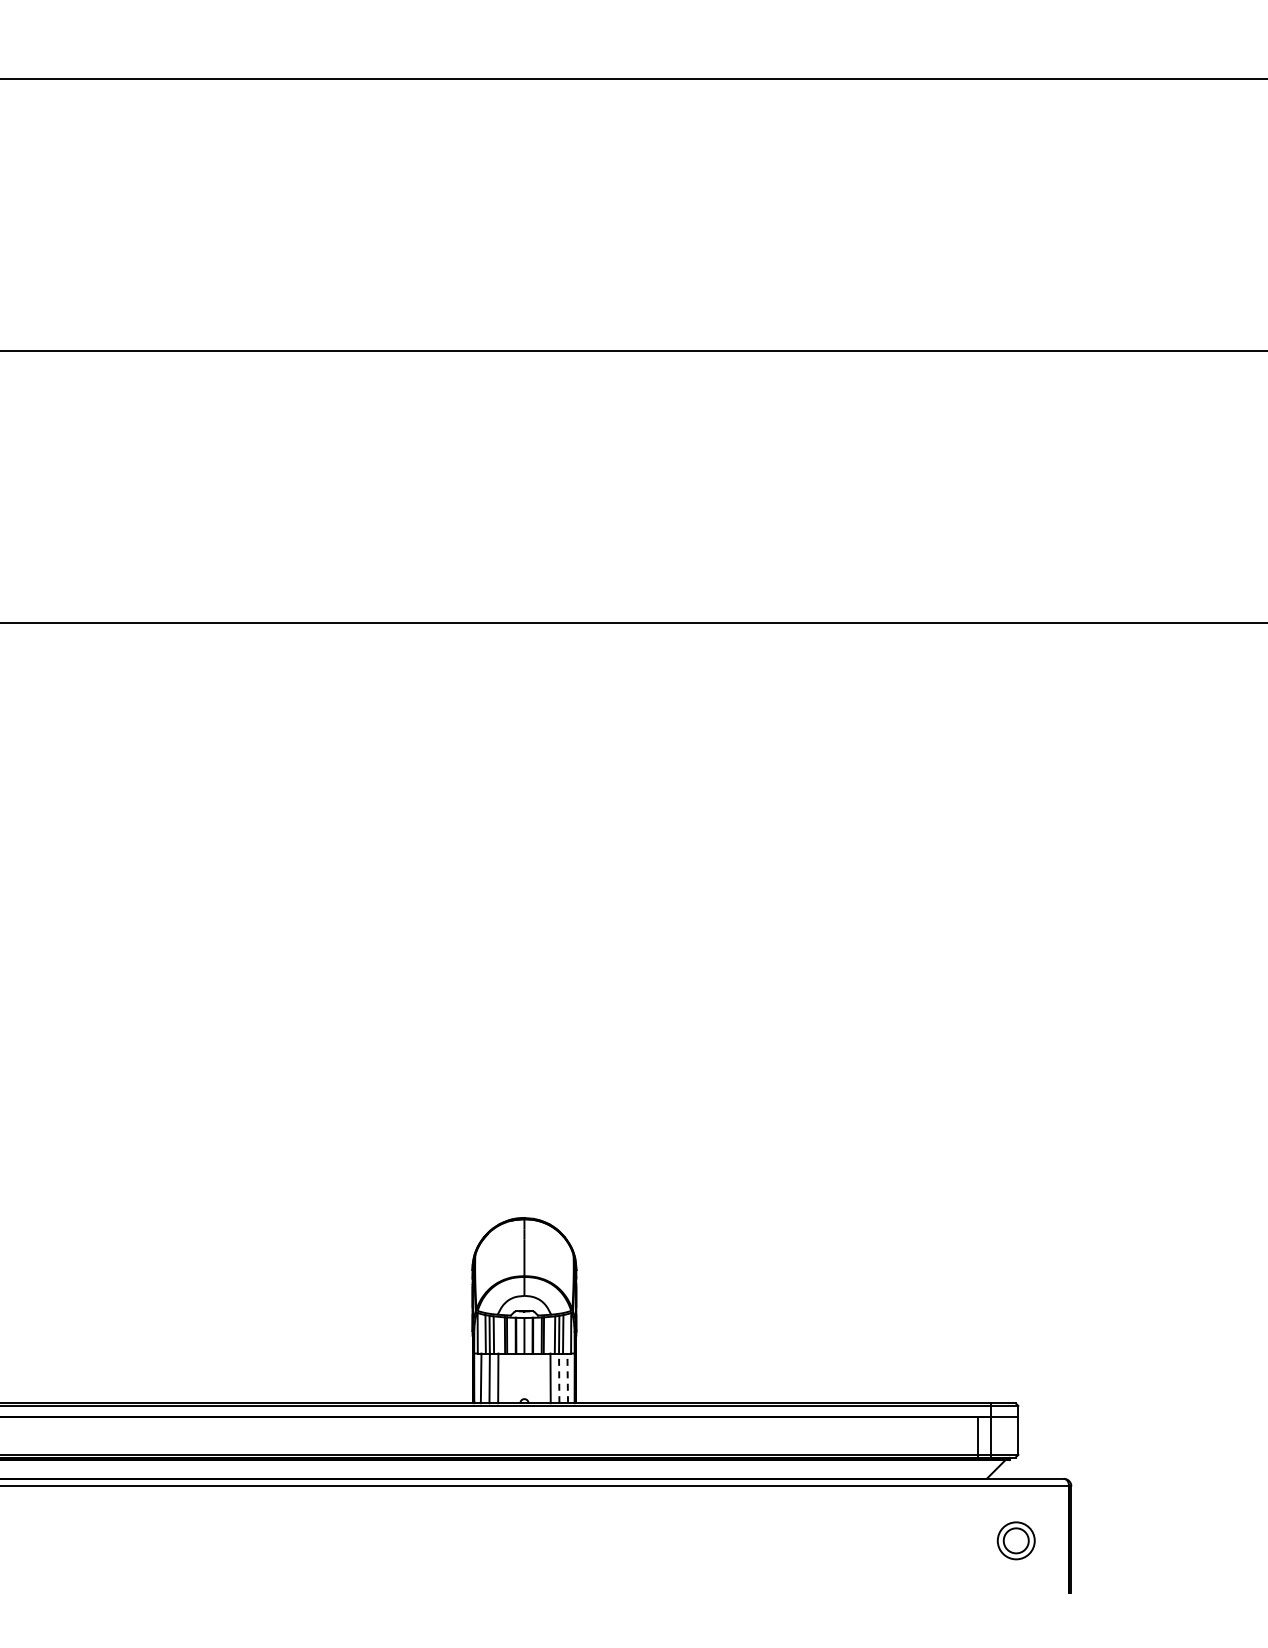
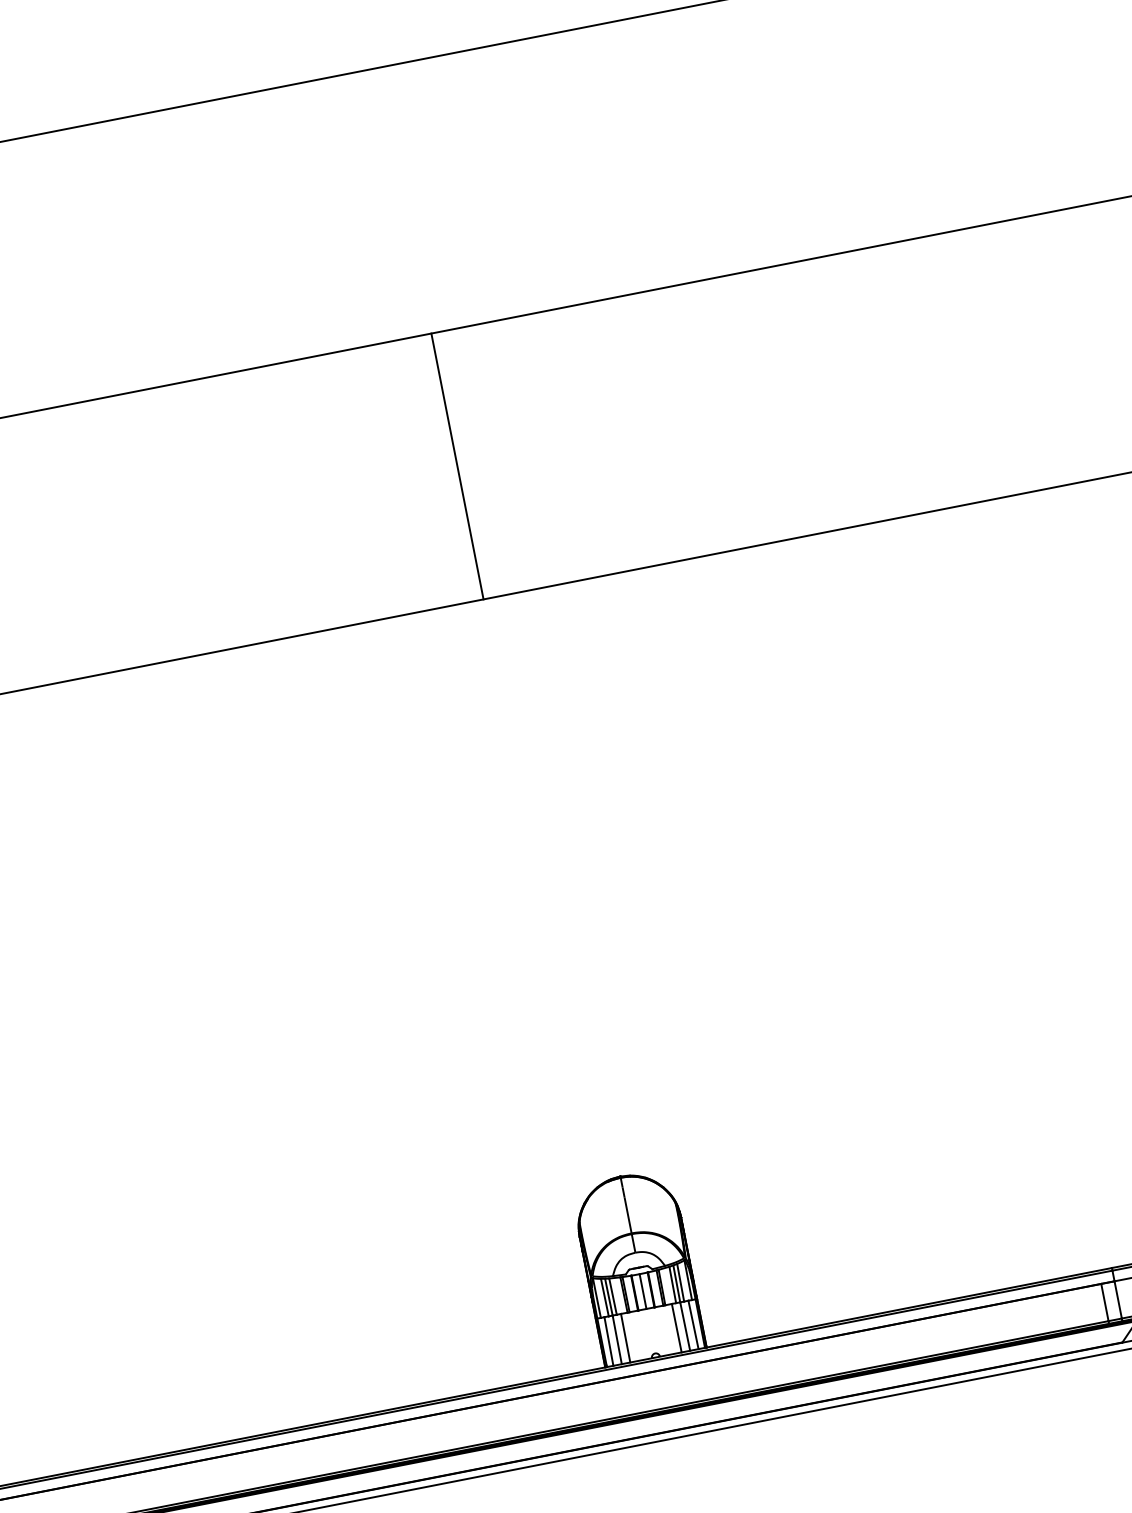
line: (501, 486) -> (457, 466), added
line: (559, 1378) -> (685, 1326), dashed -> solid
line: (567, 1378) -> (693, 1325), dashed -> solid

